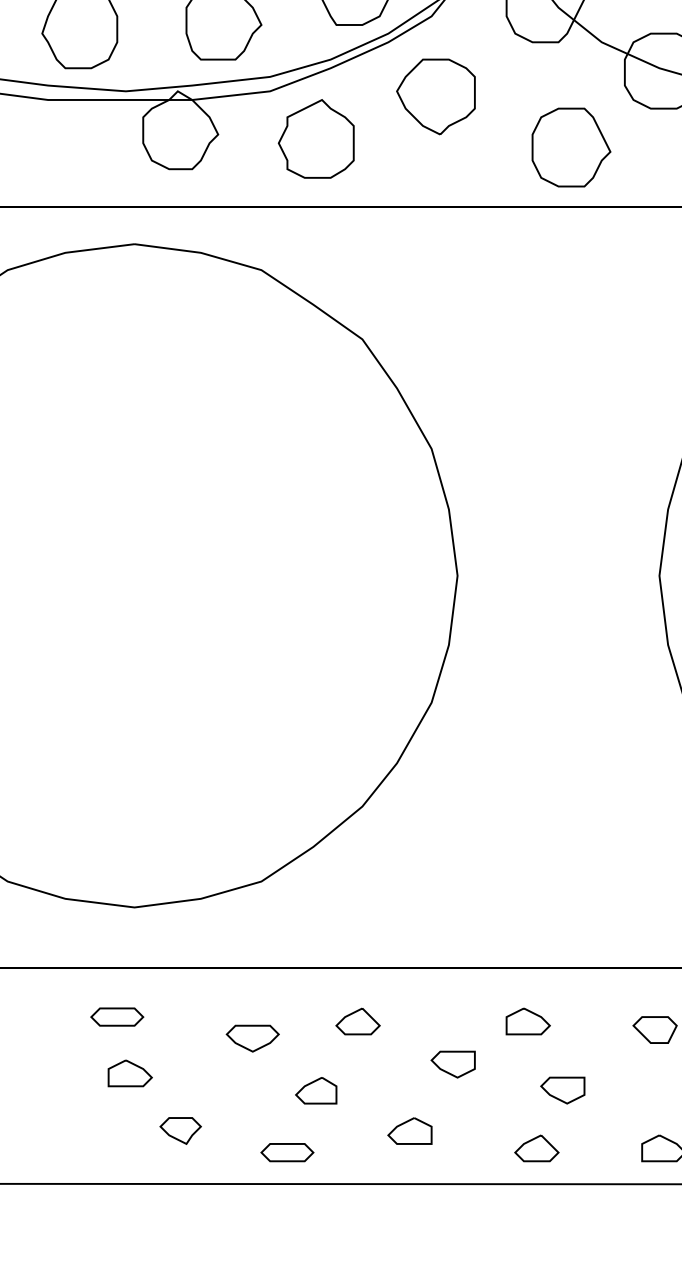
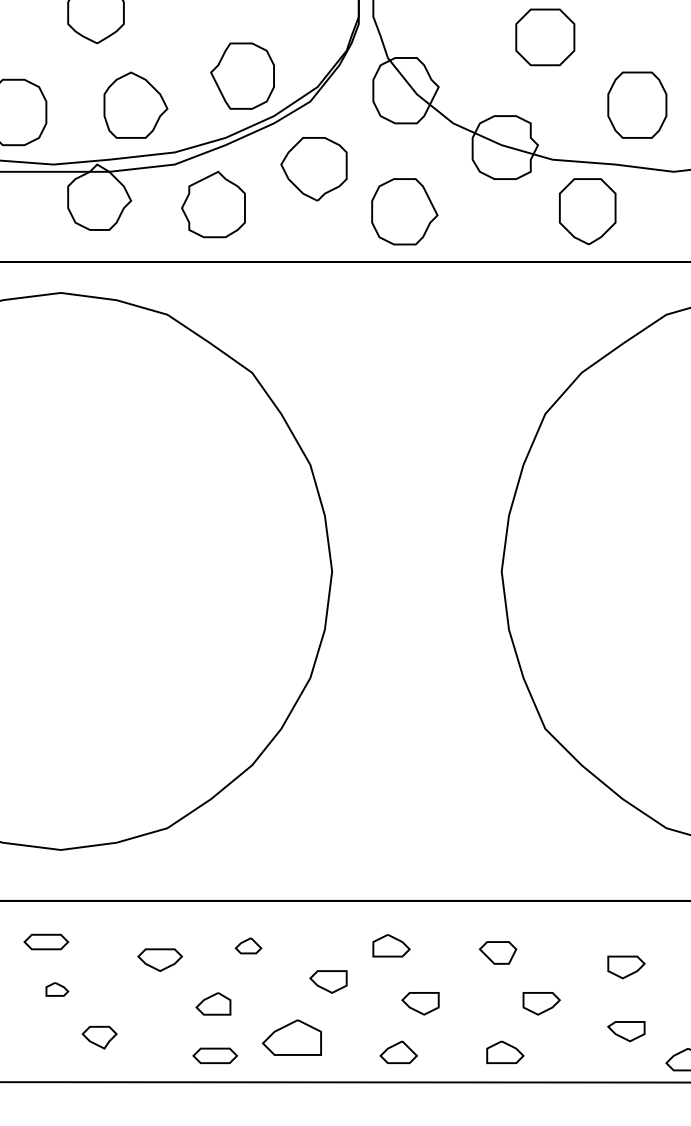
part: (571, 147) -> (404, 211), moved
part: (357, 1021) -> (248, 945), size x0.7
part: (130, 1073) -> (57, 989), size x0.6
part: (410, 1130) -> (292, 1037), size x1.6
part: (287, 1152) -> (215, 1055), moved

